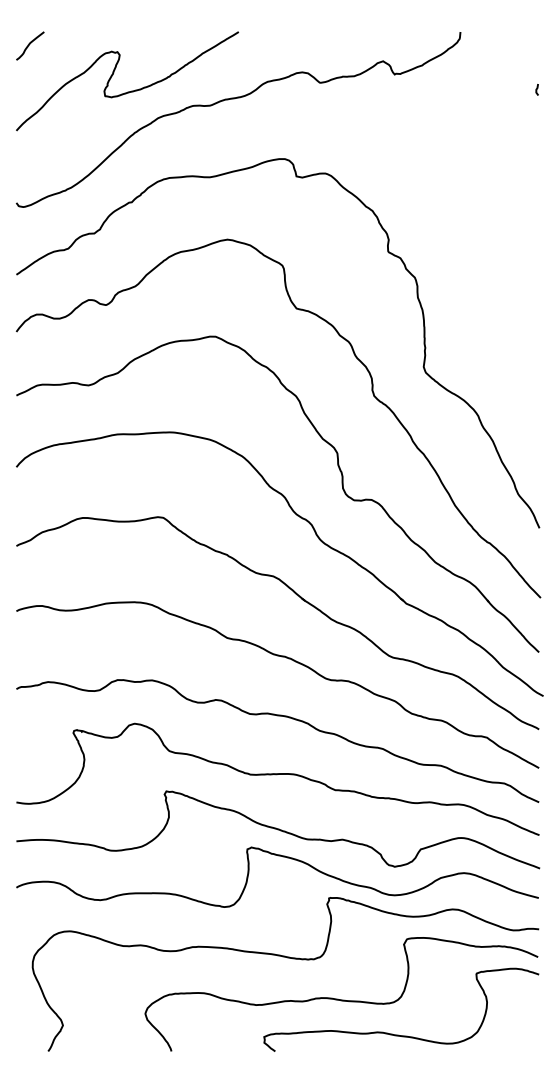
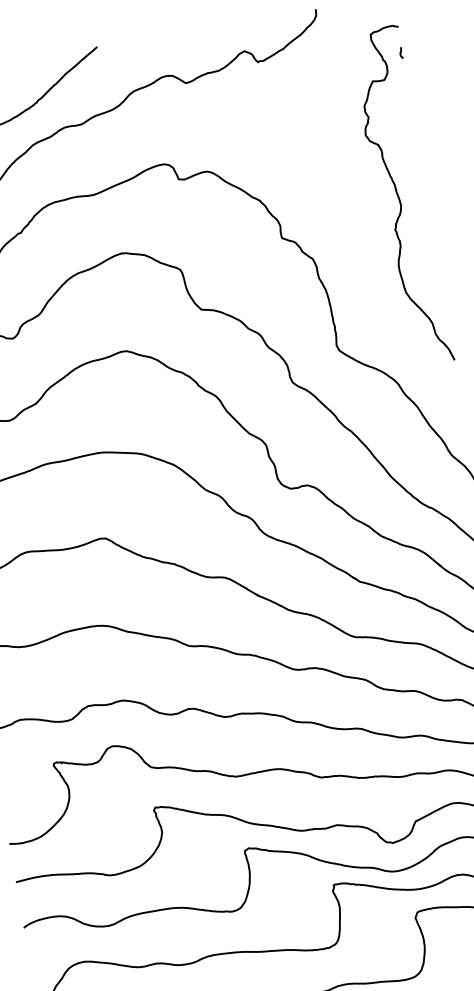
curve: (511, 232) -> (400, 198), added

